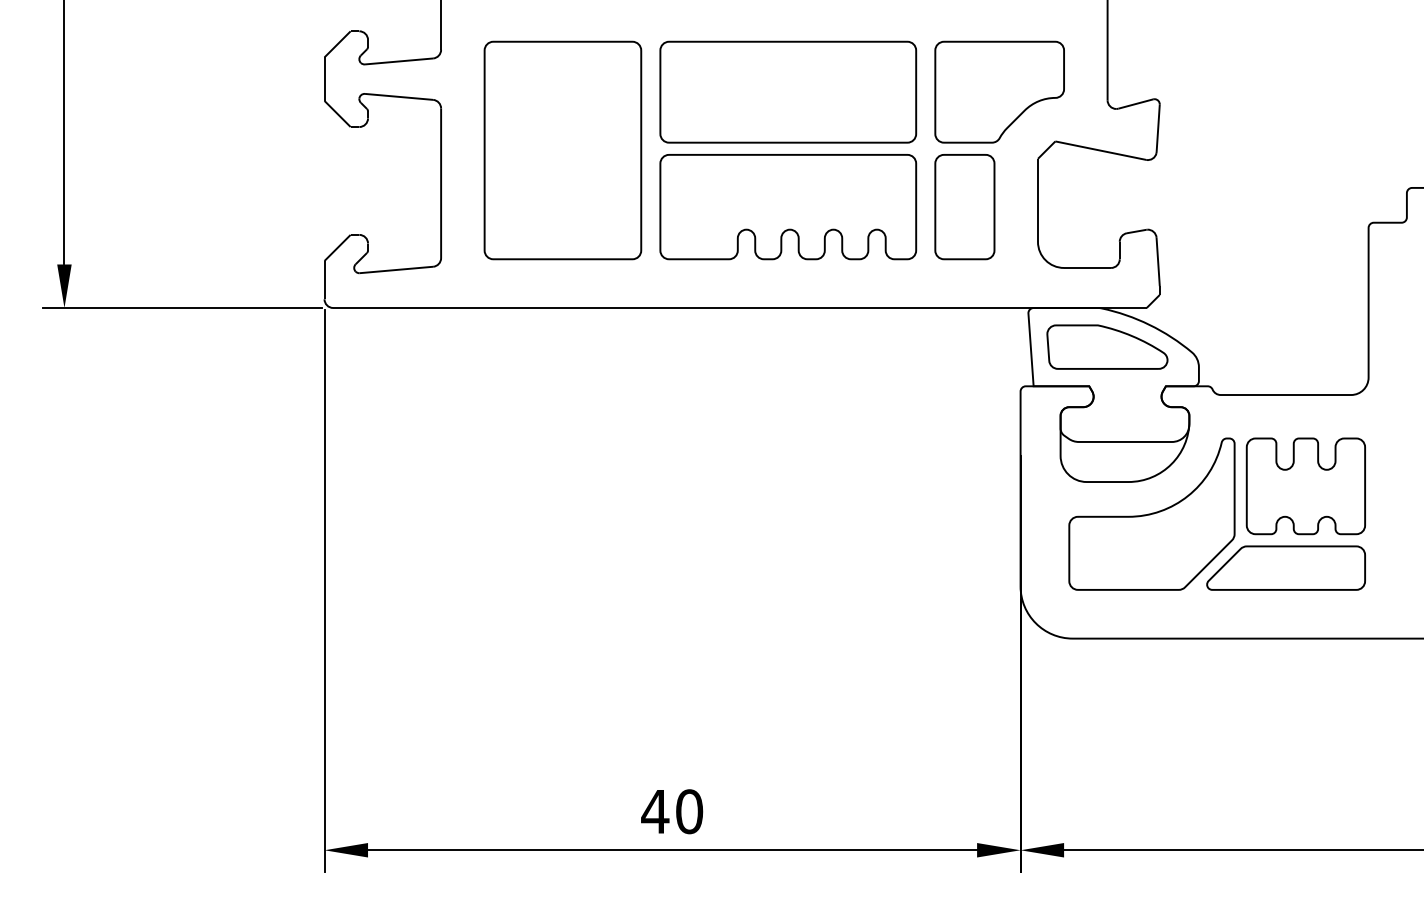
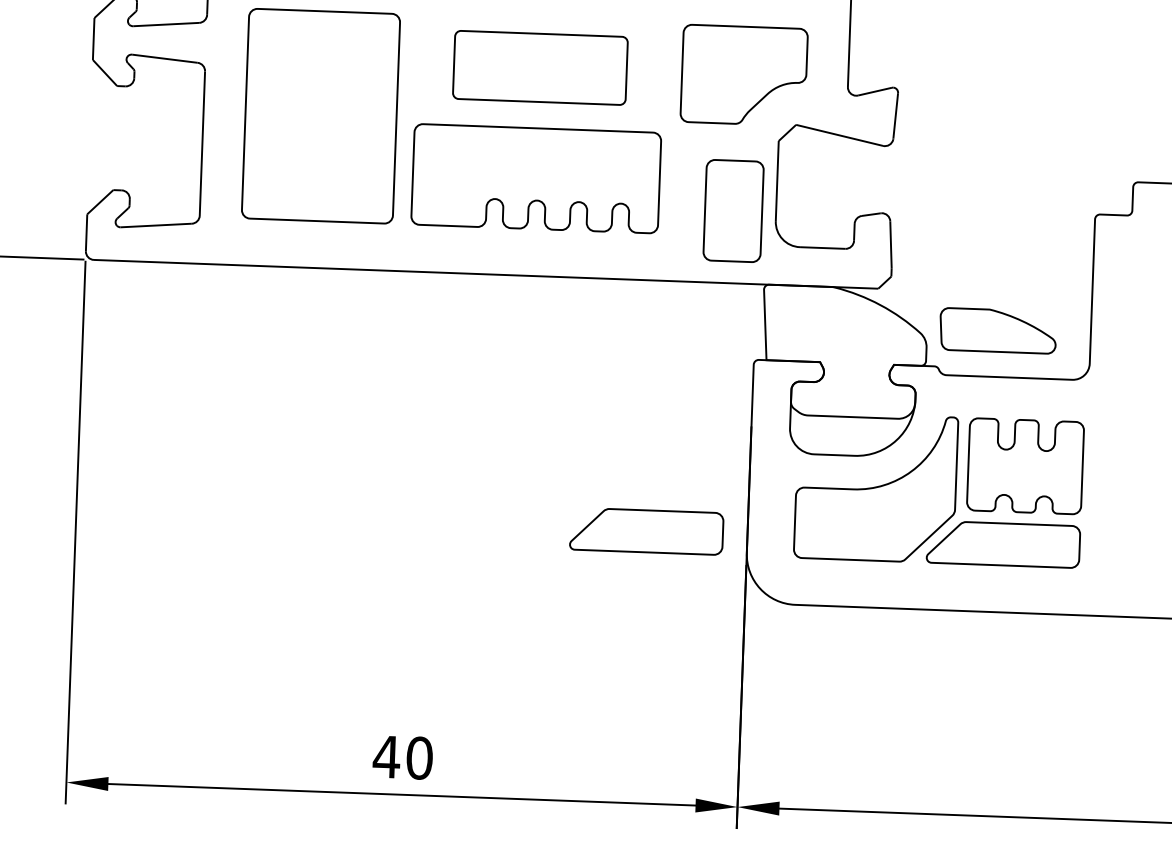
part: (788, 91) -> (540, 67), size x0.7
part: (964, 207) -> (733, 211), moved
part: (1107, 346) -> (998, 330), moved
part: (915, 567) -> (646, 530), added

